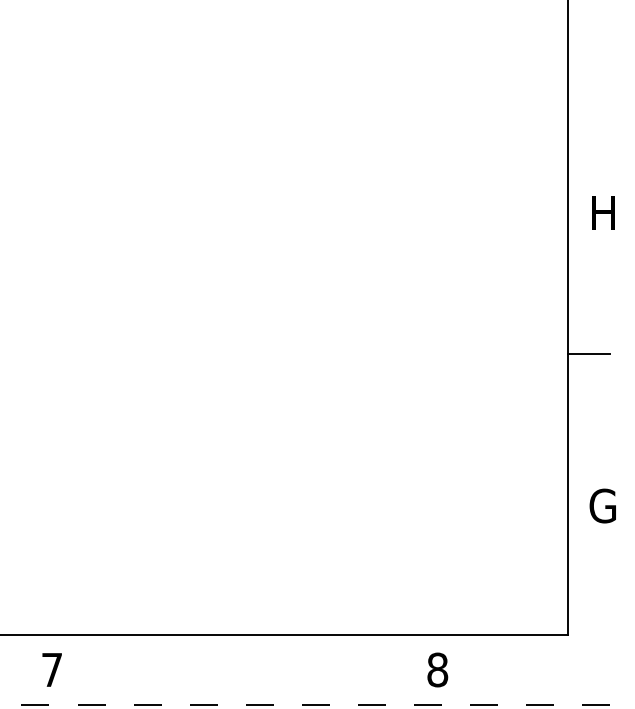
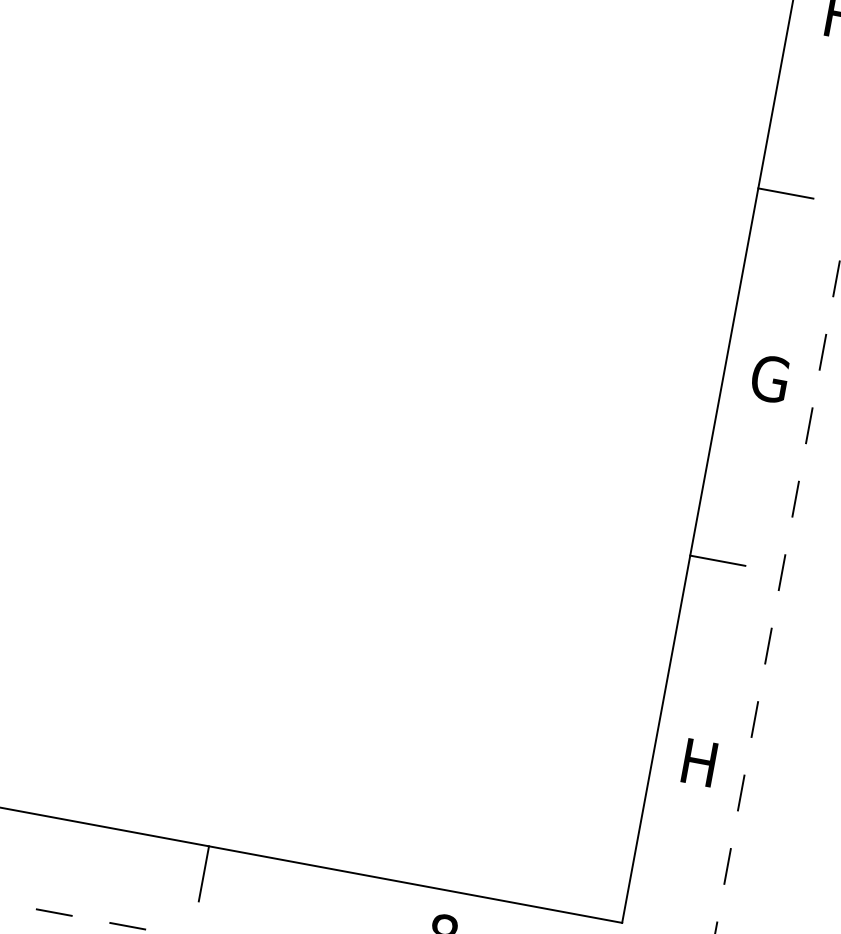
line: (589, 73) -> (786, 192), added
text: (602, 212) -> (769, 378), H -> G
text: (602, 505) -> (698, 761), G -> H
line: (252, 655) -> (203, 873), added

